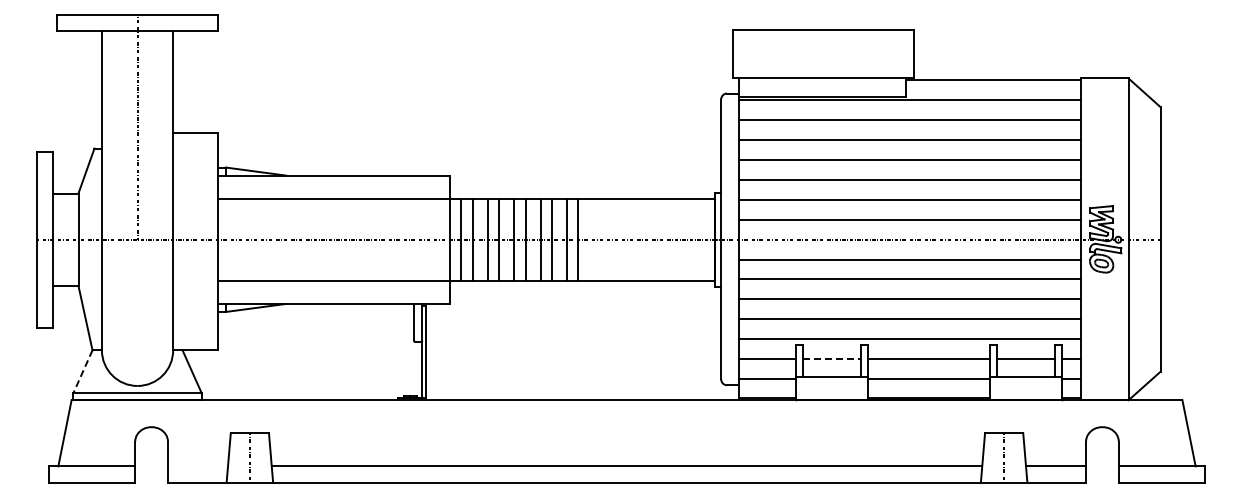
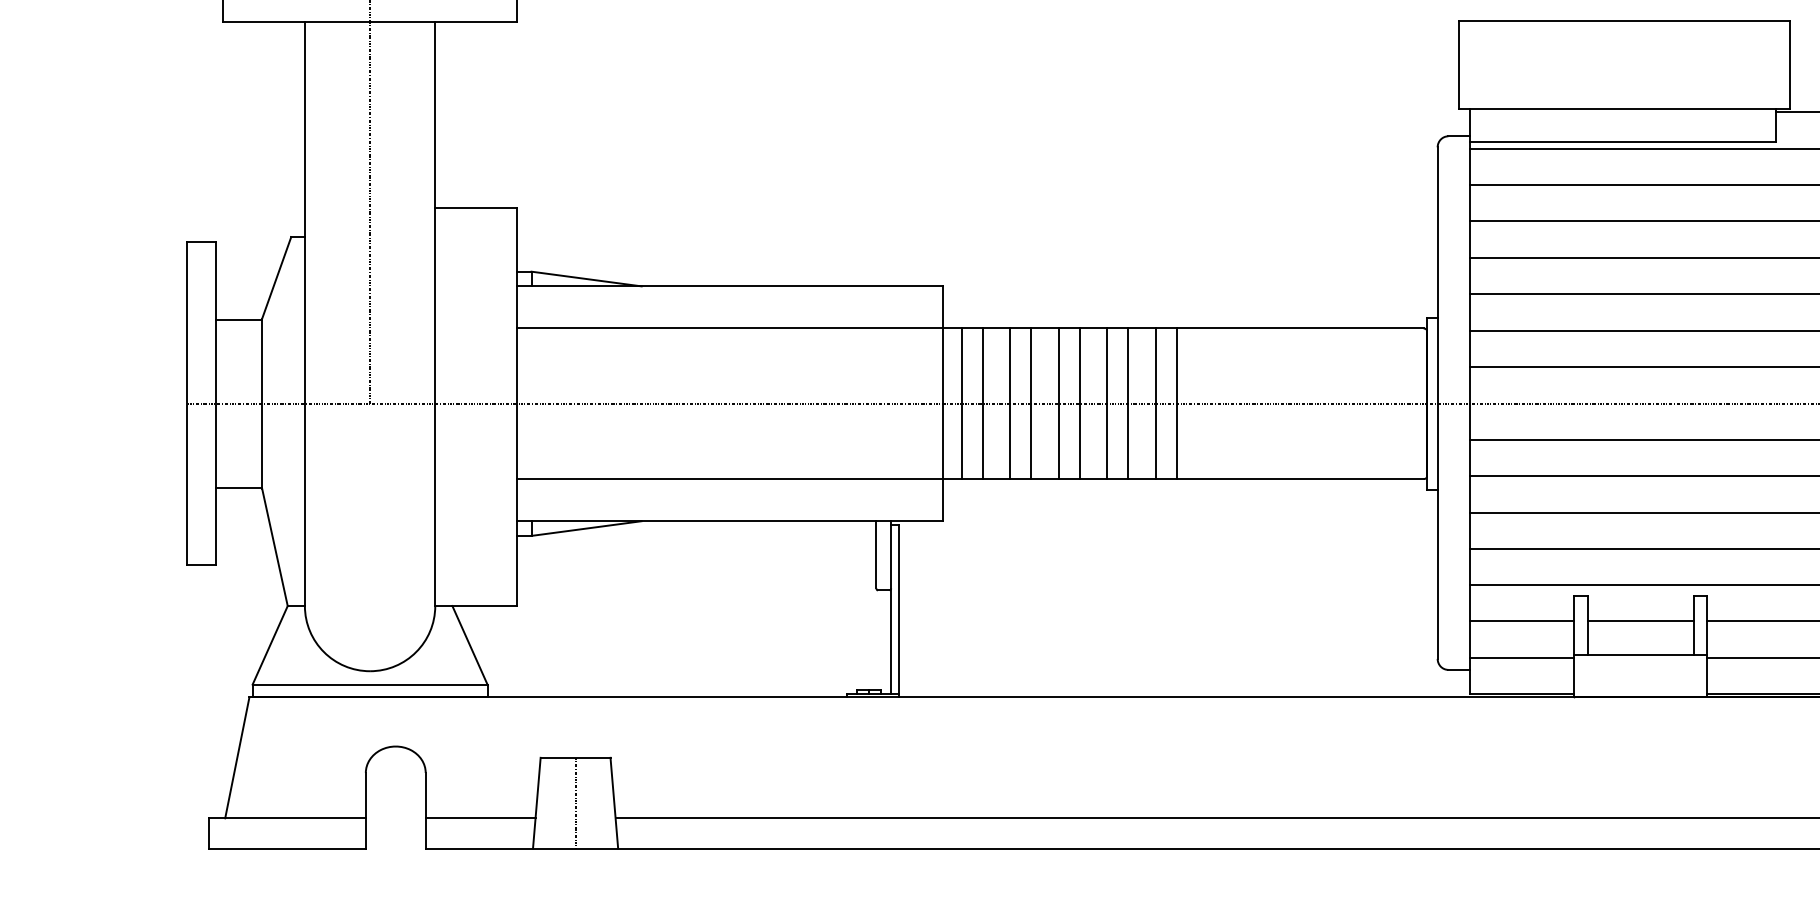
line: (832, 358) -> (1641, 620), dashed -> solid
line: (82, 371) -> (269, 644), dashed -> solid
line: (197, 466) -> (479, 818), added

